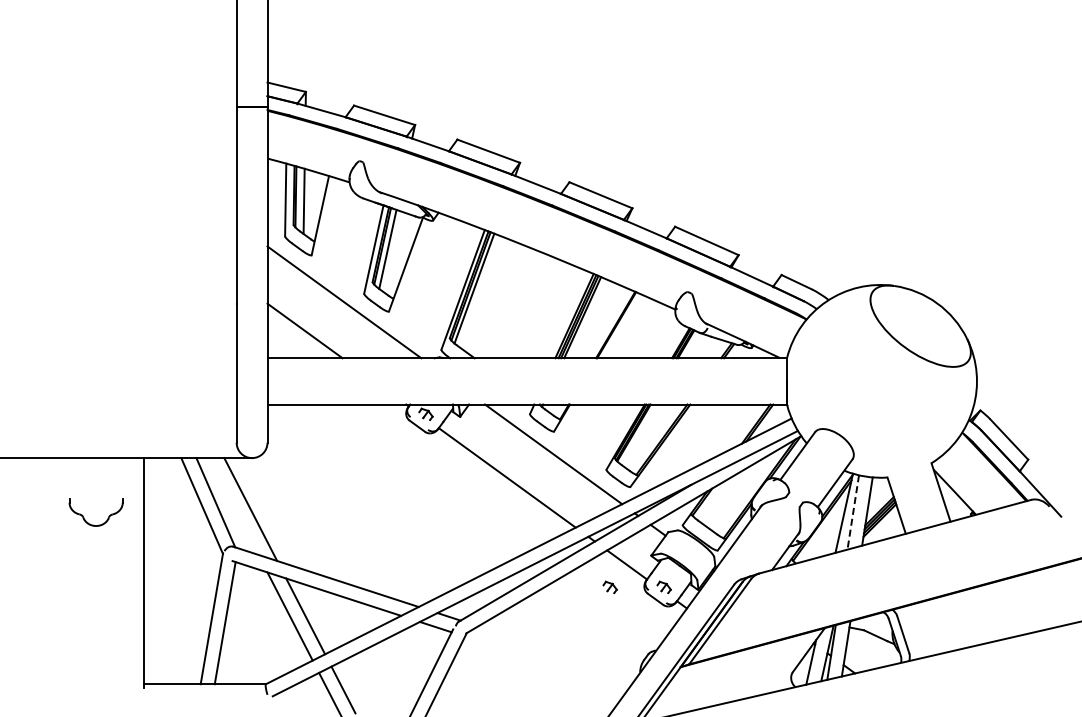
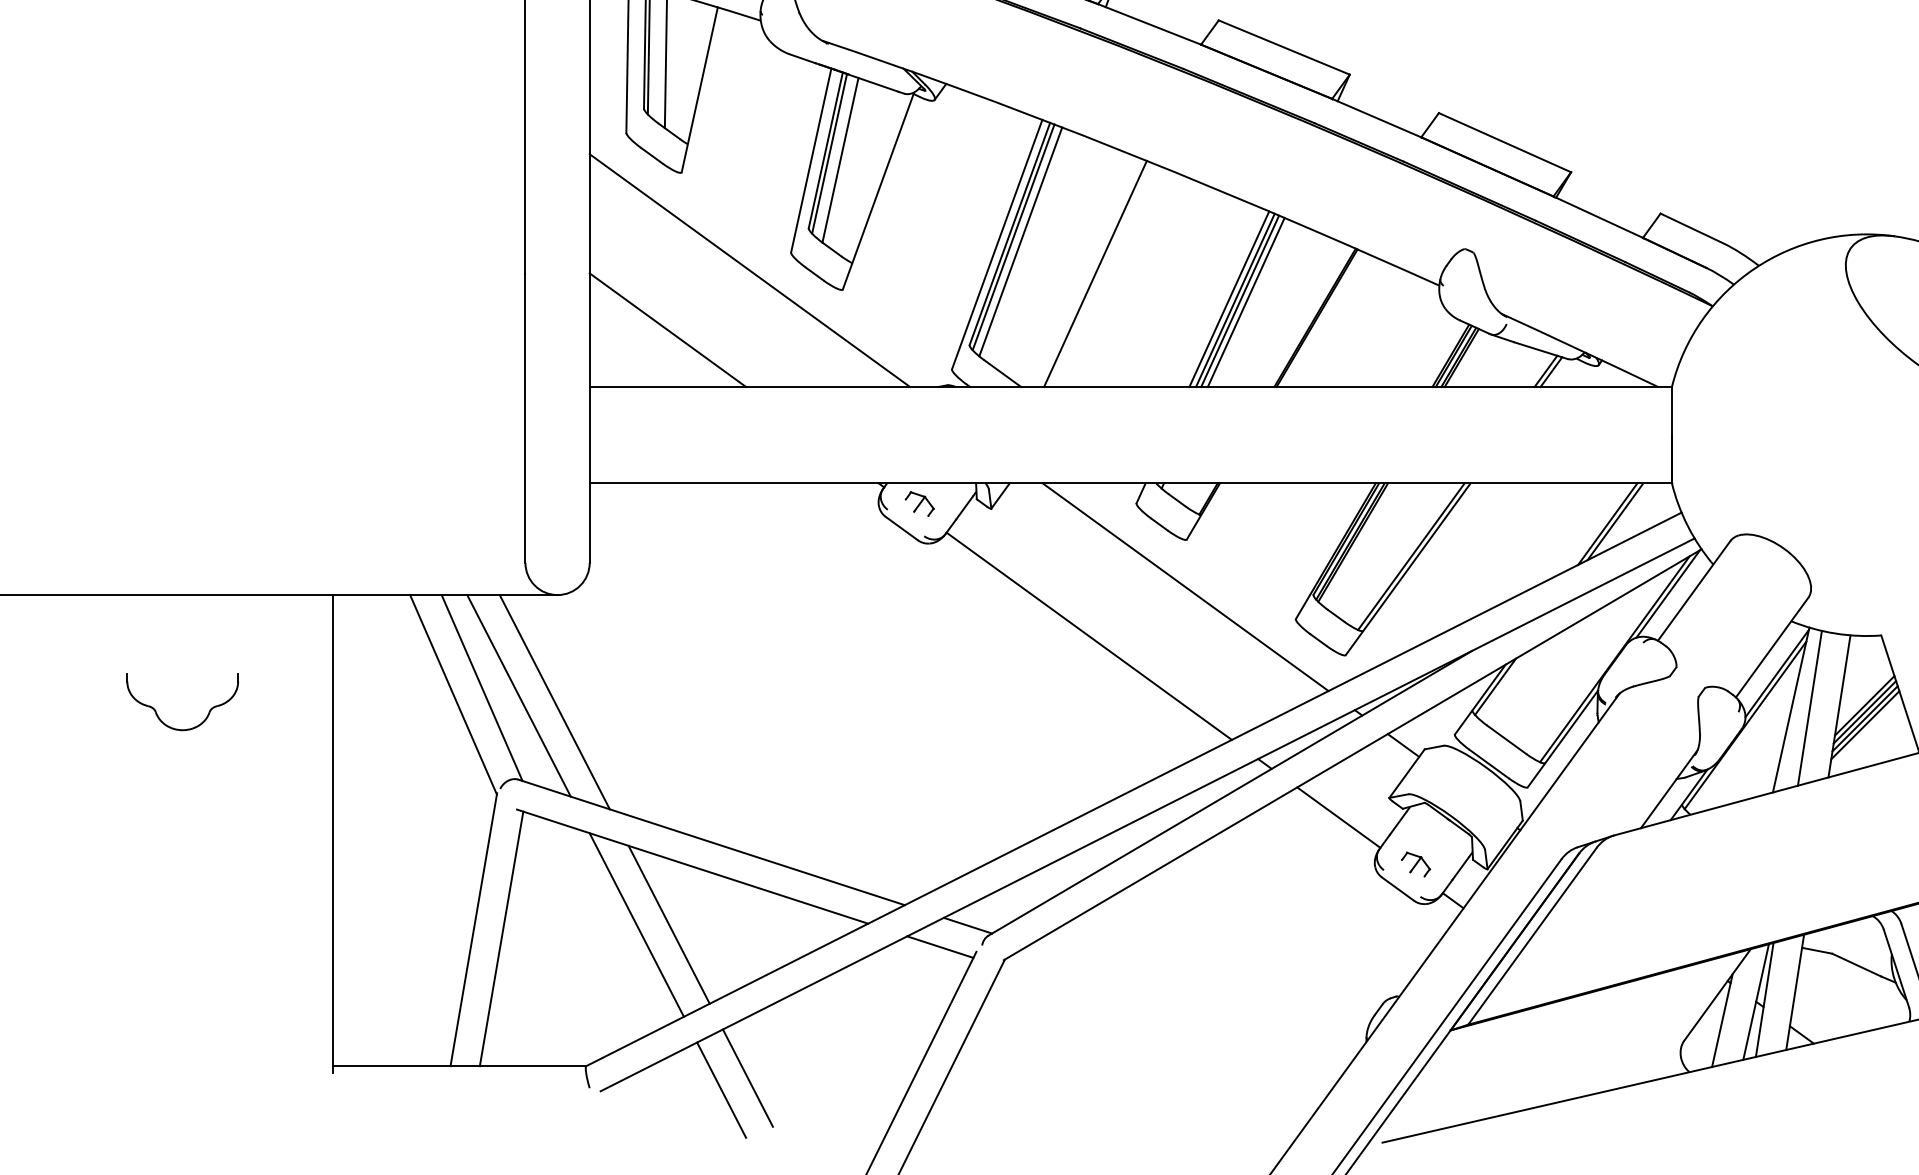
line: (509, 303) -> (1093, 272), added
line: (233, 506) -> (518, 695), added
line: (853, 512) -> (1810, 708), dashed -> solid
part: (86, 520) -> (162, 718), moved
part: (609, 586) -> (1302, 862), removed

